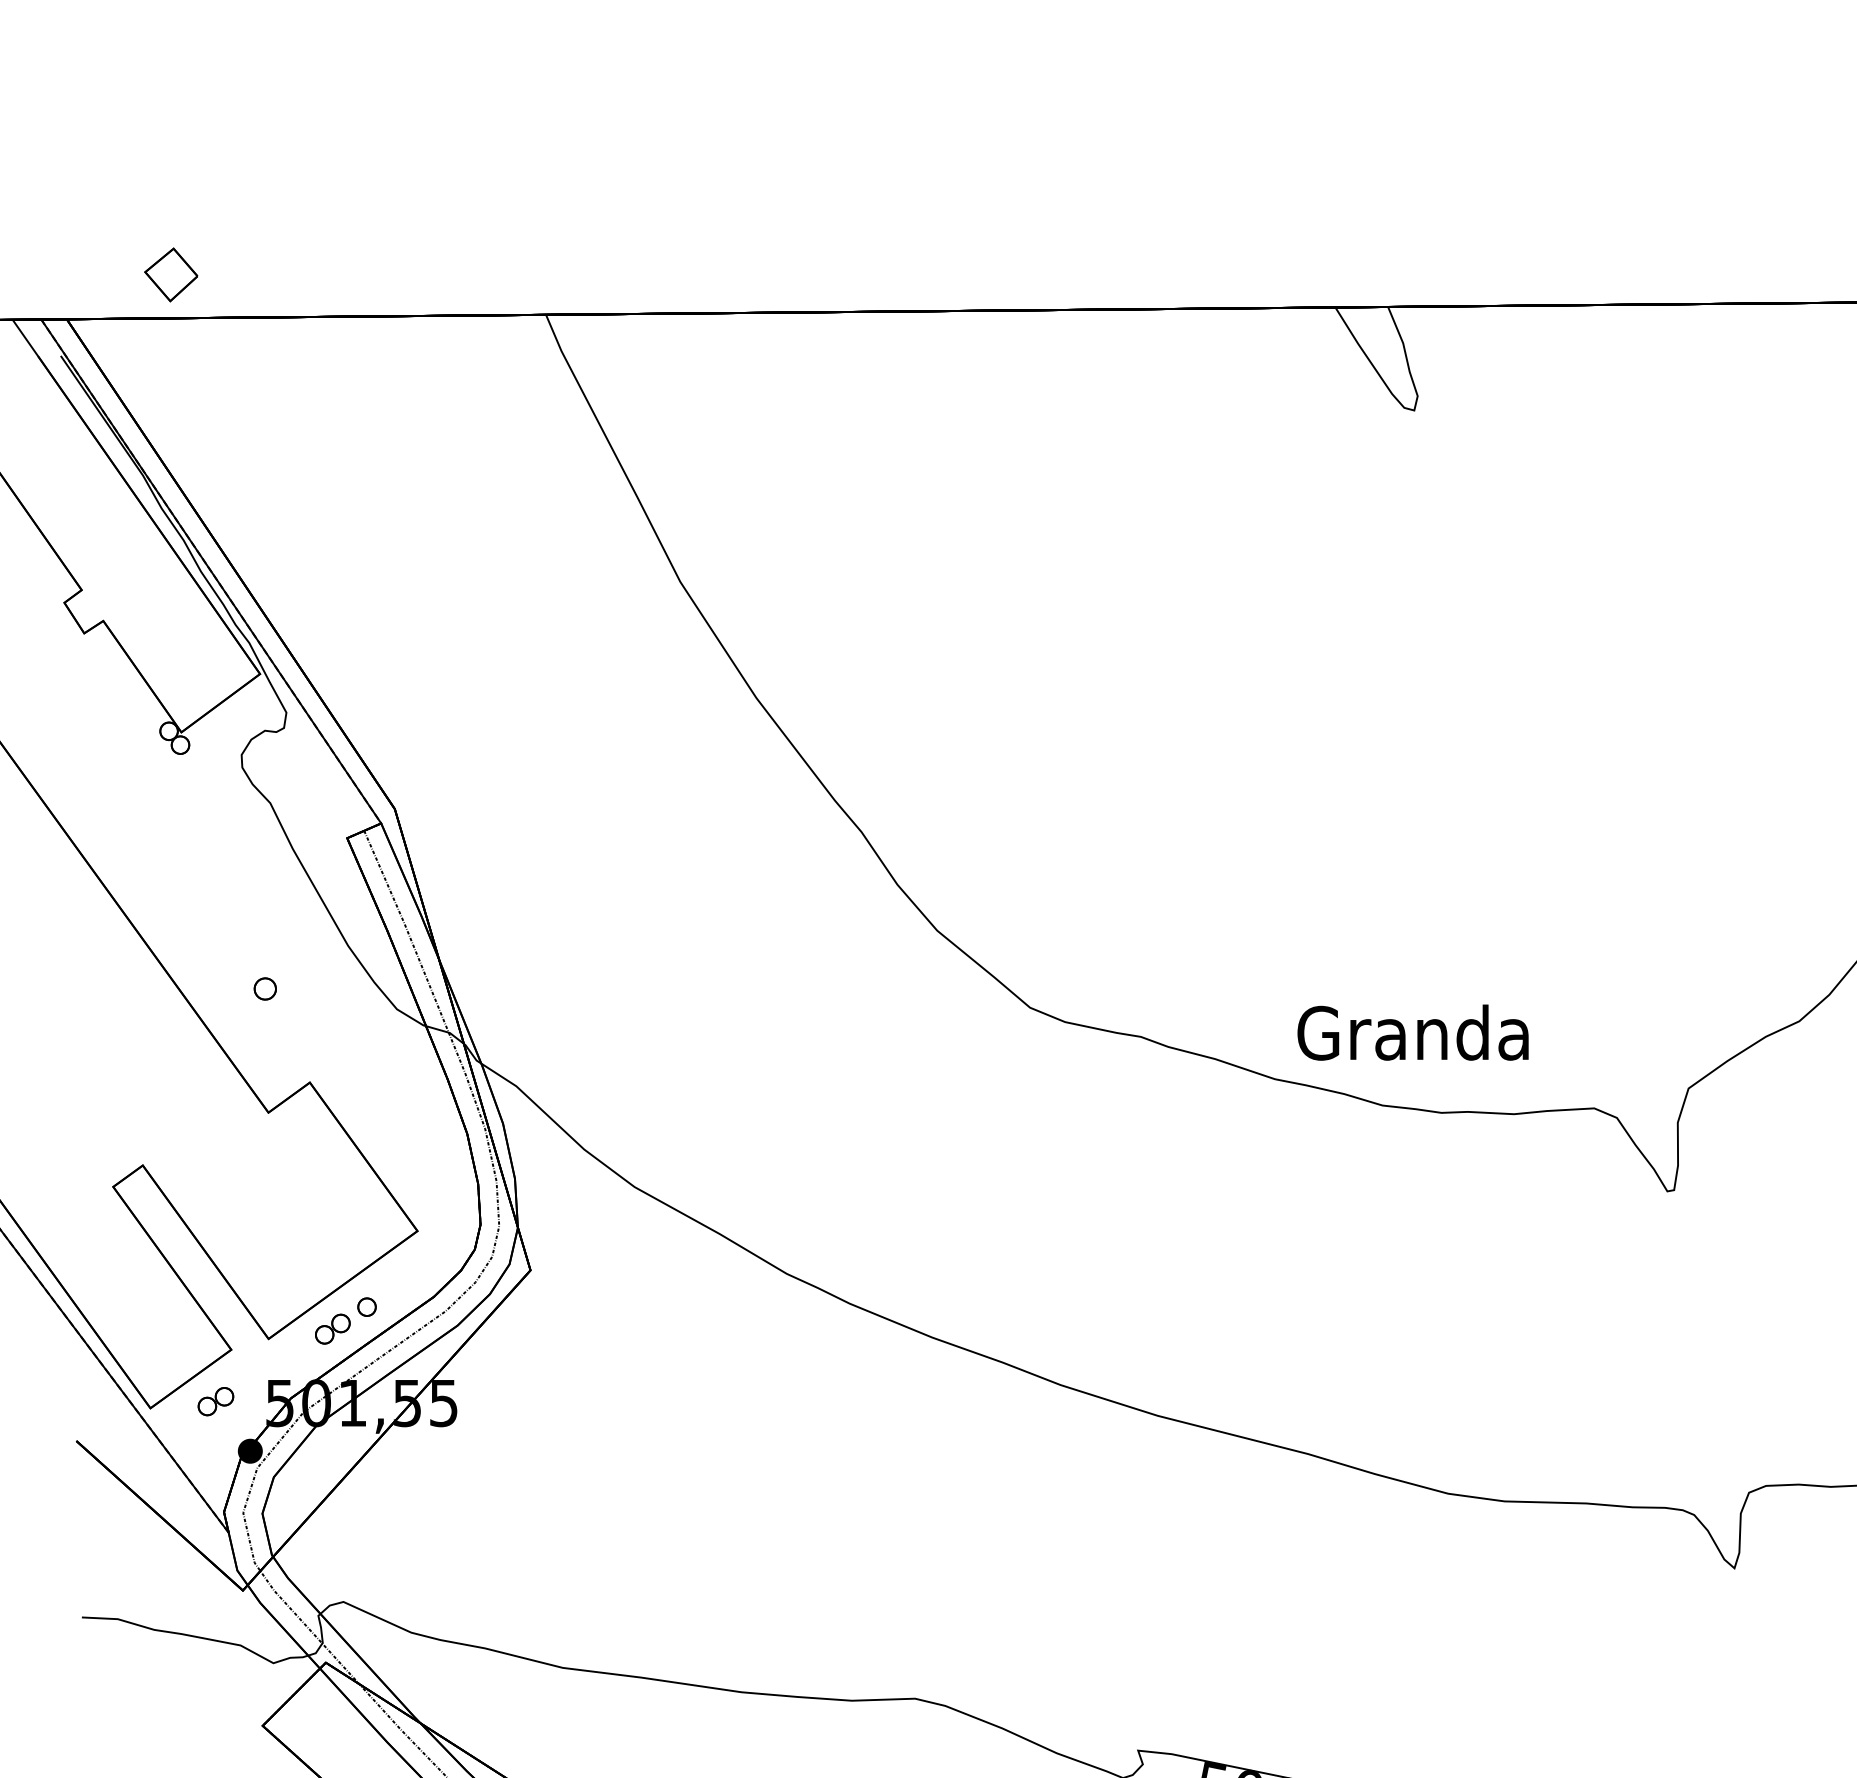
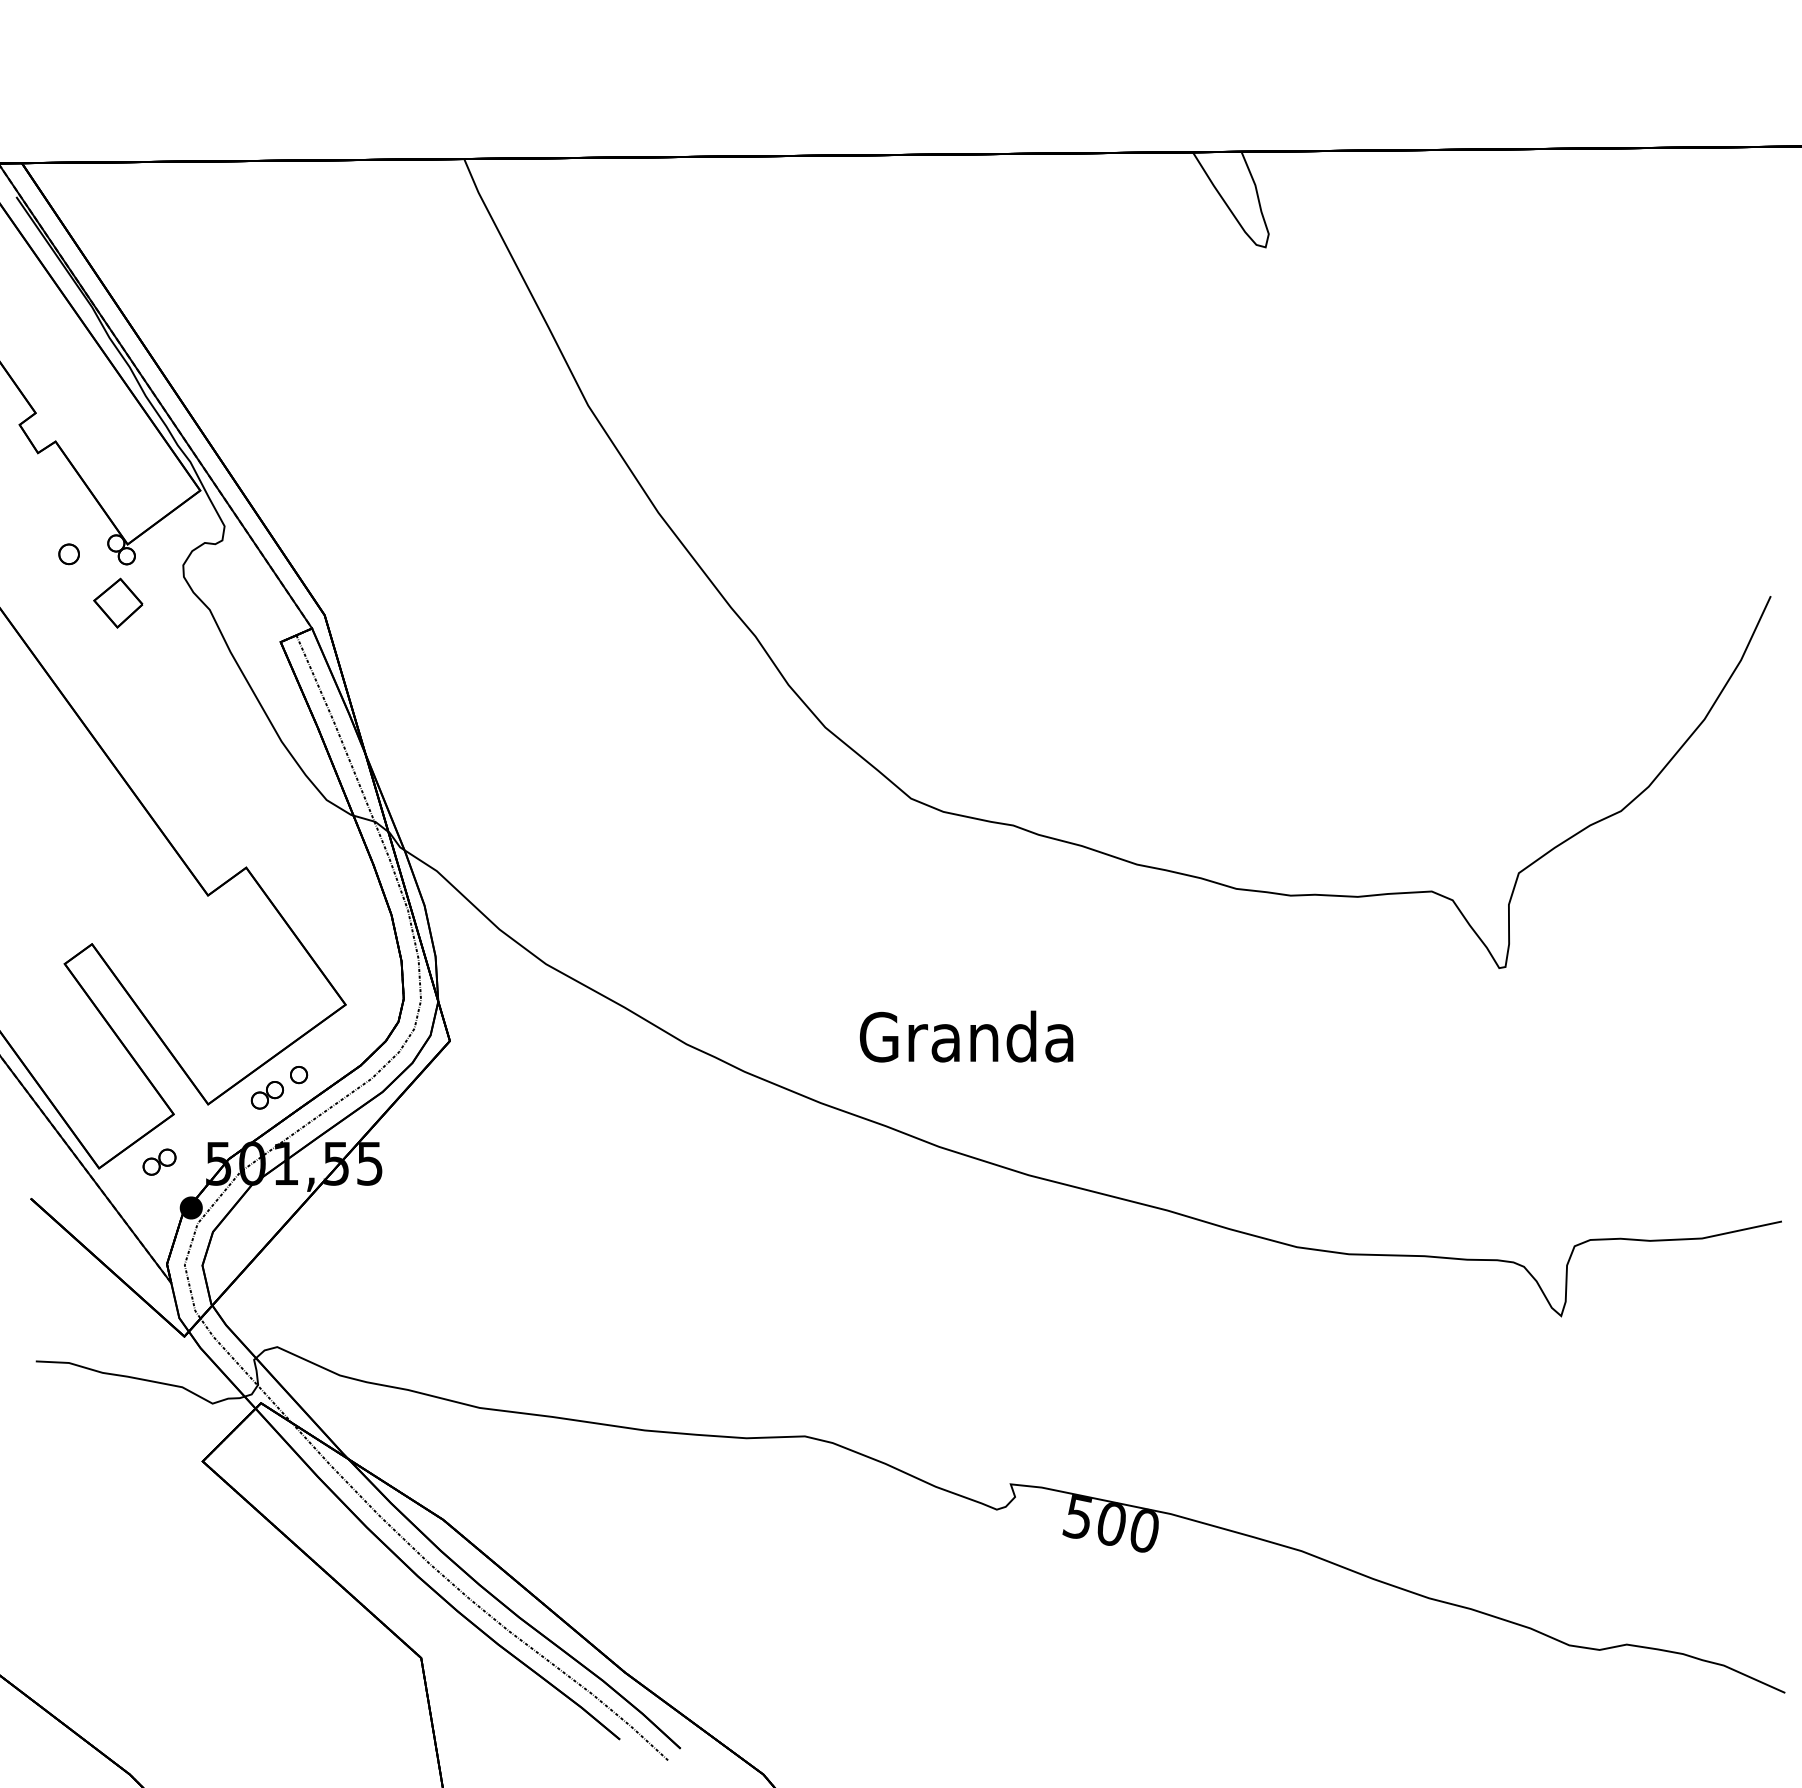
part: (171, 274) -> (118, 602), moved
part: (264, 989) -> (68, 554), moved
text: (1413, 1032) -> (966, 1036), moved

